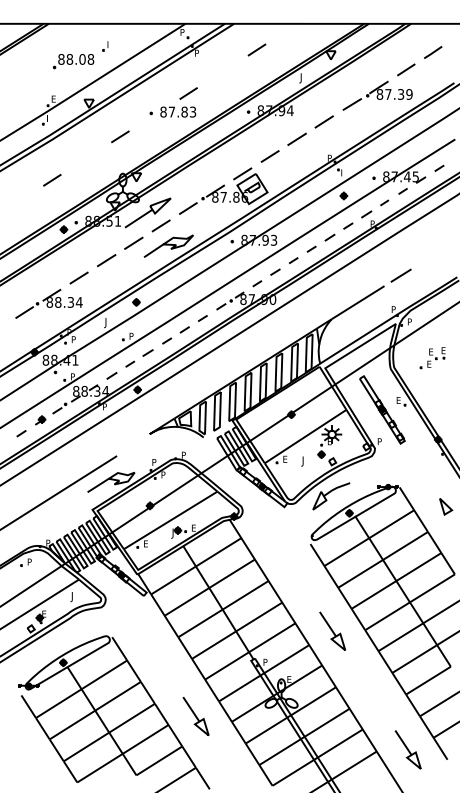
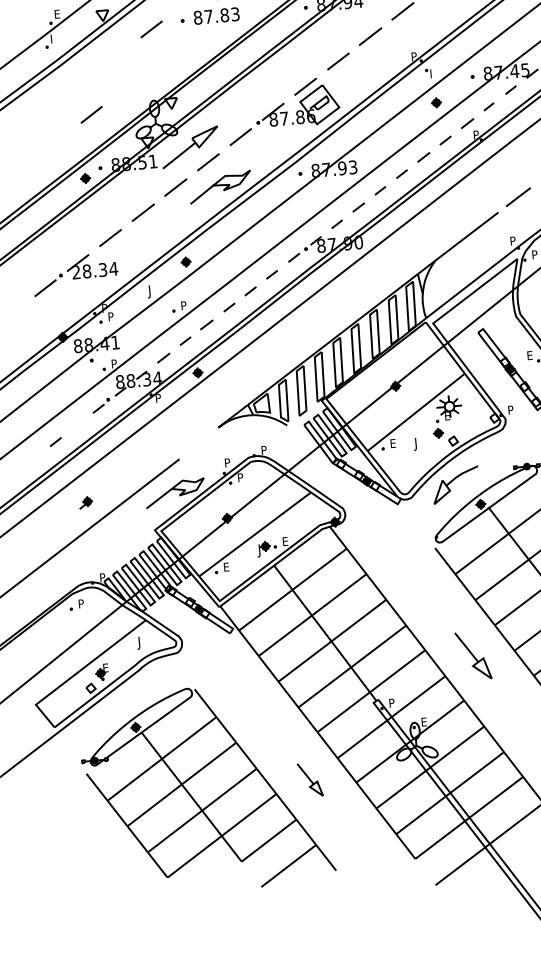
line: (120, 136) -> (151, 28), moved
line: (52, 180) -> (91, 115), moved
text: (49, 302) -> (75, 272), 88.34 -> 28.34
part: (40, 420) -> (85, 502), moved
part: (195, 716) -> (309, 780), size x0.7

